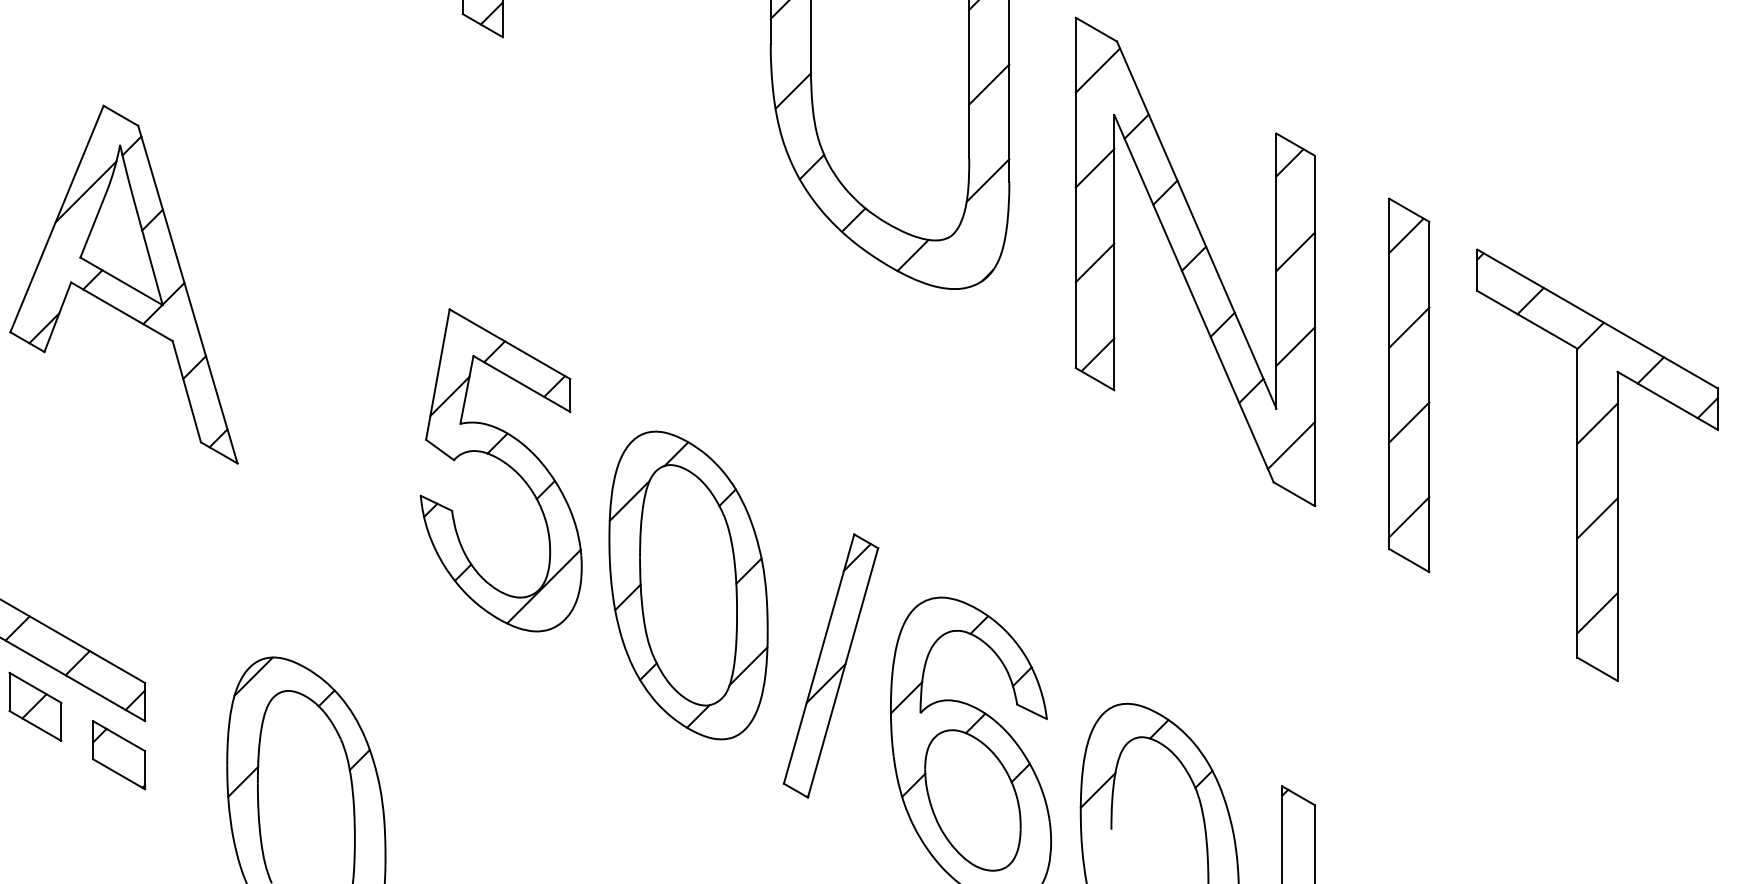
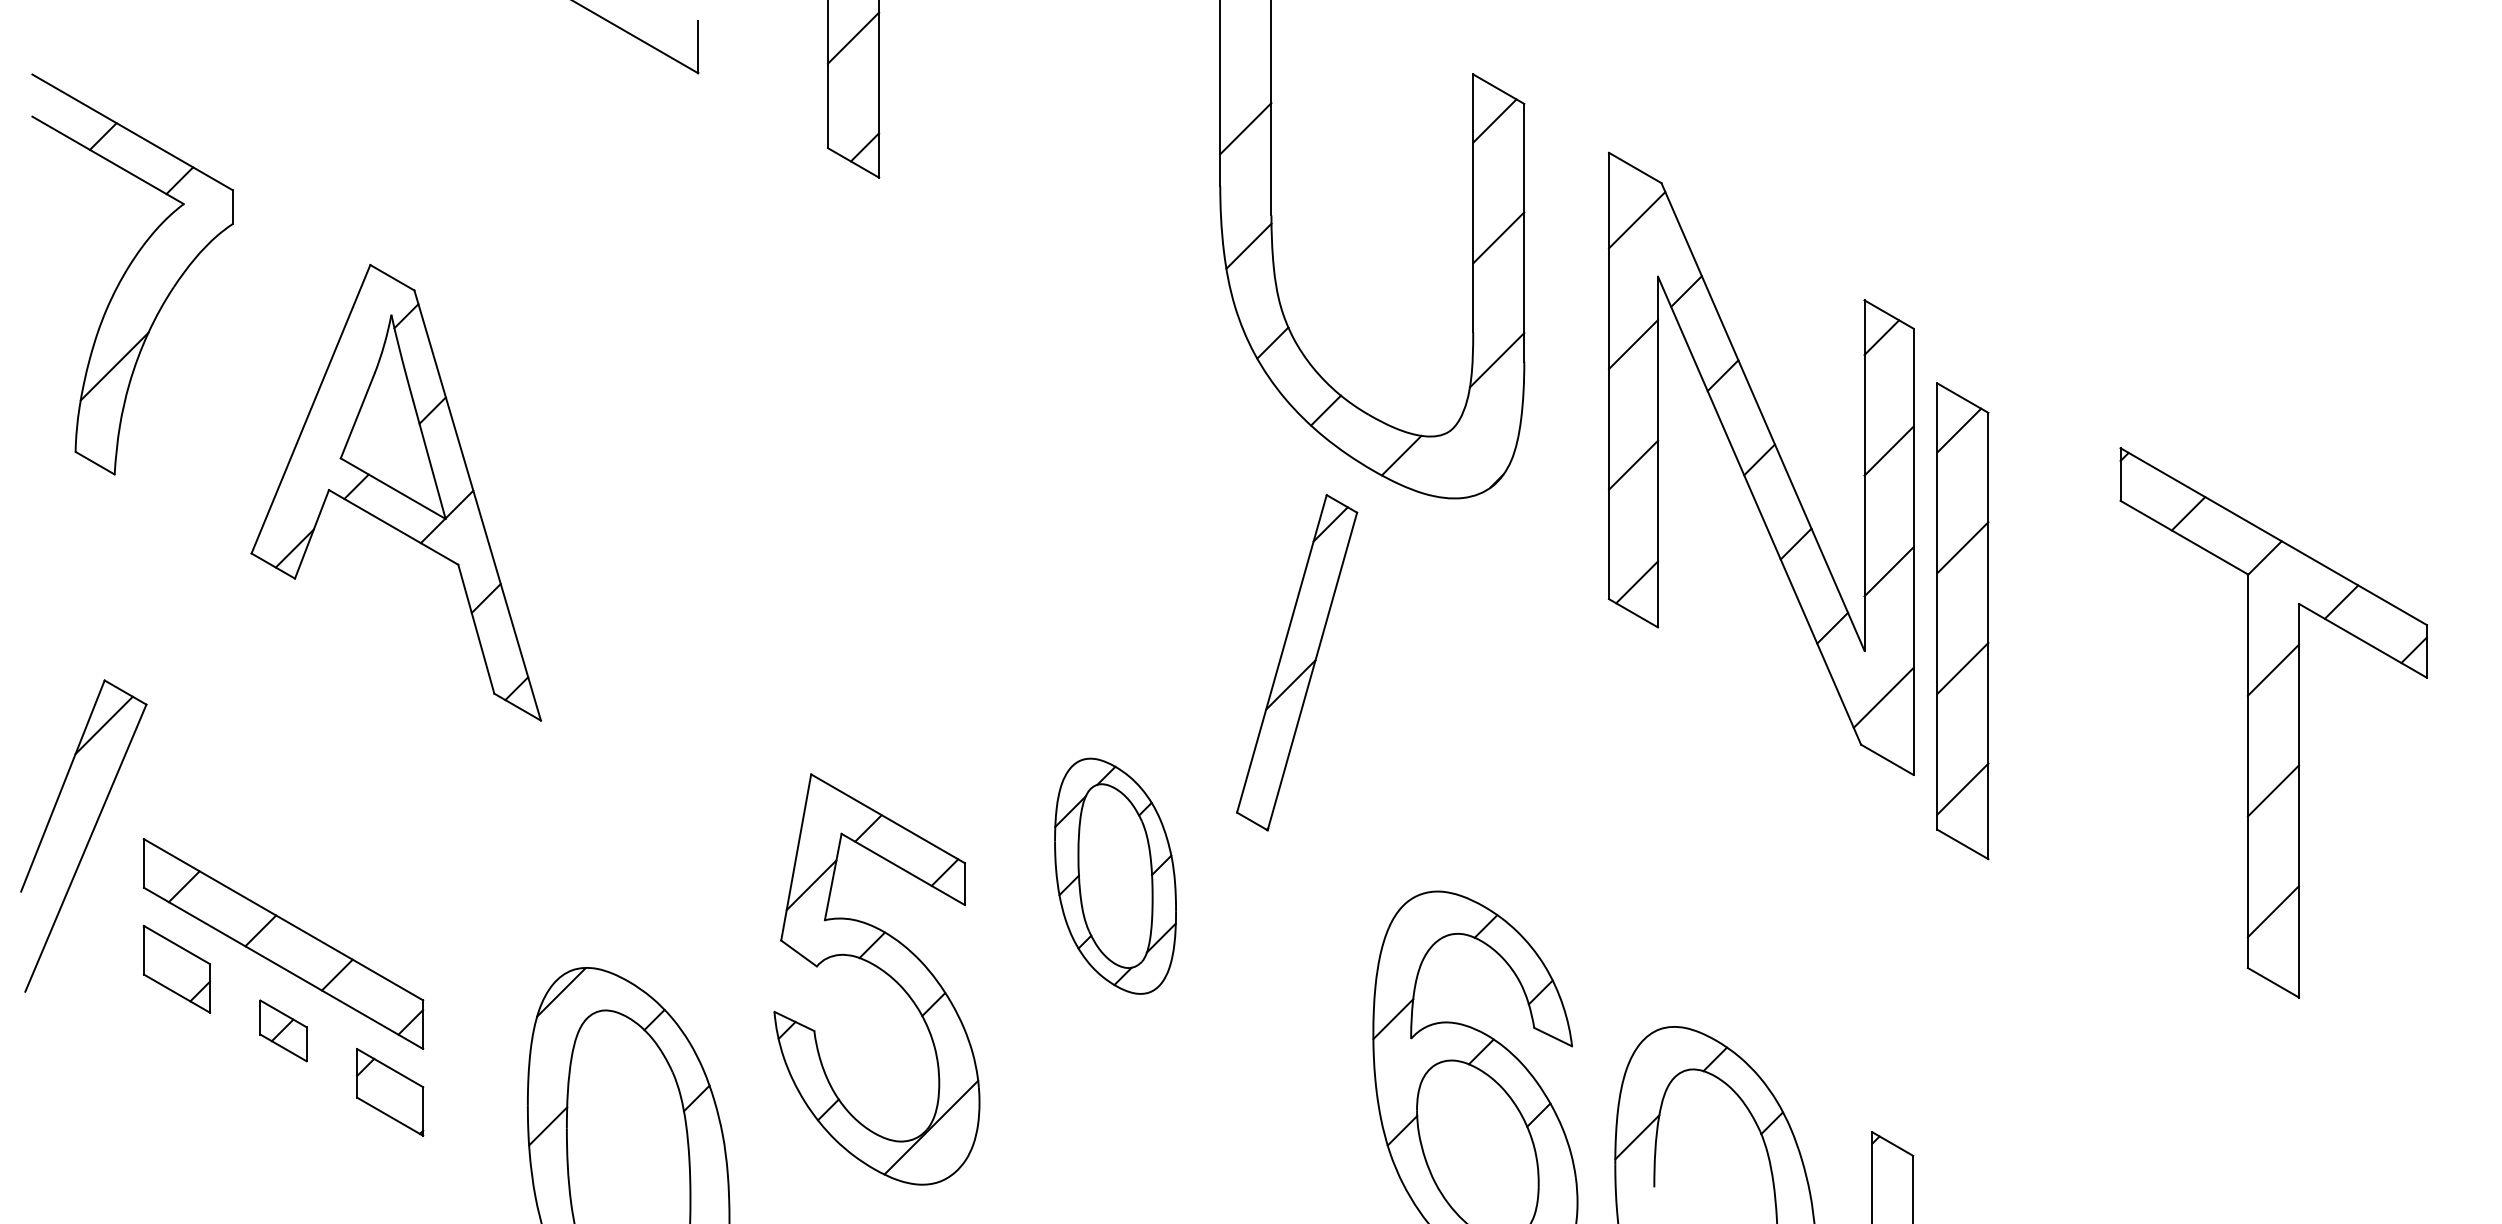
line: (85, 191) -> (347, 374), removed
part: (1409, 385) -> (1962, 621), moved
part: (504, 463) -> (880, 970), moved
part: (688, 585) -> (1115, 876), size x0.6
part: (831, 665) -> (1297, 662), moved
part: (35, 706) -> (283, 1030), size x0.7

